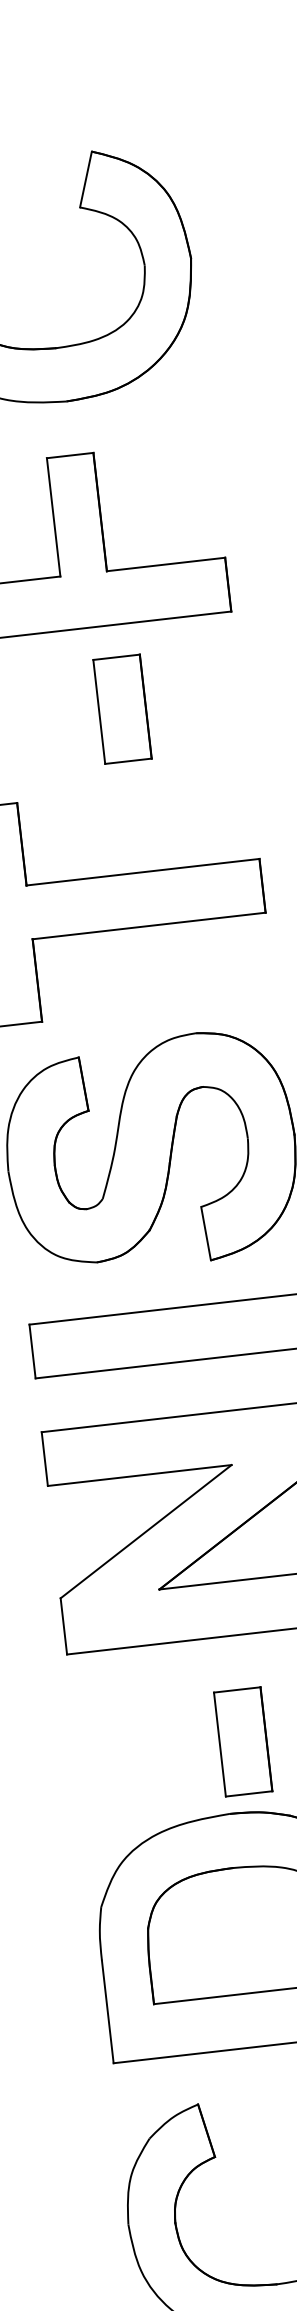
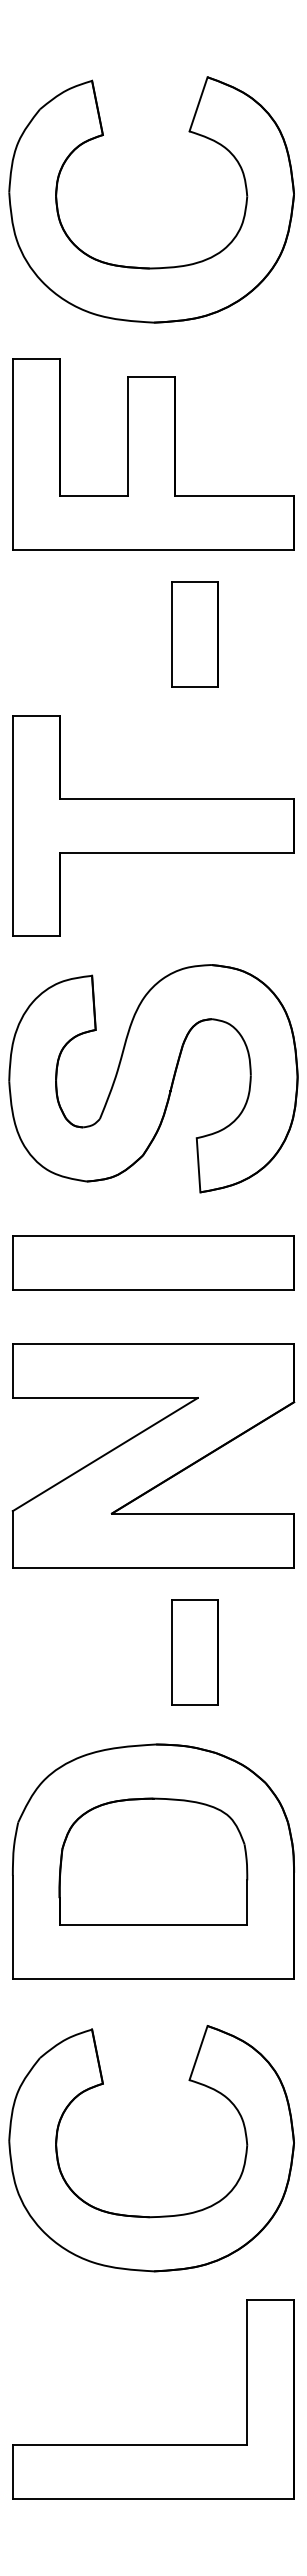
part: (122, 709) -> (194, 634), moved
part: (242, 1741) -> (194, 1652), moved

